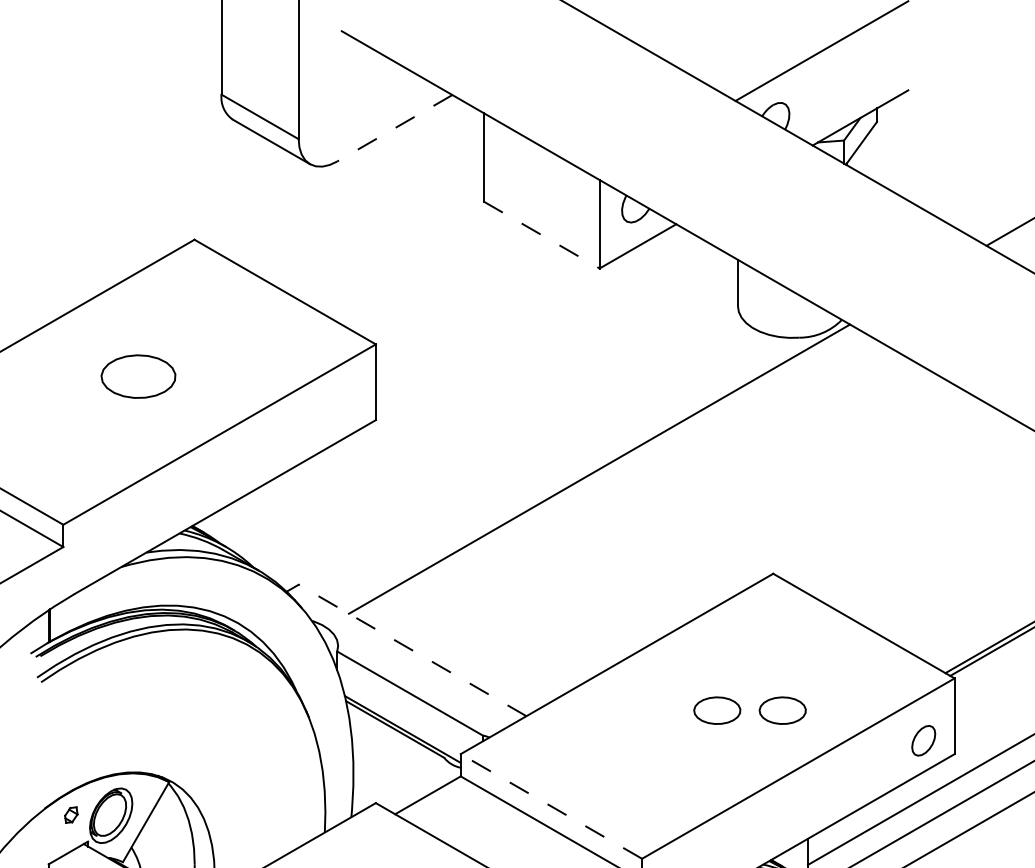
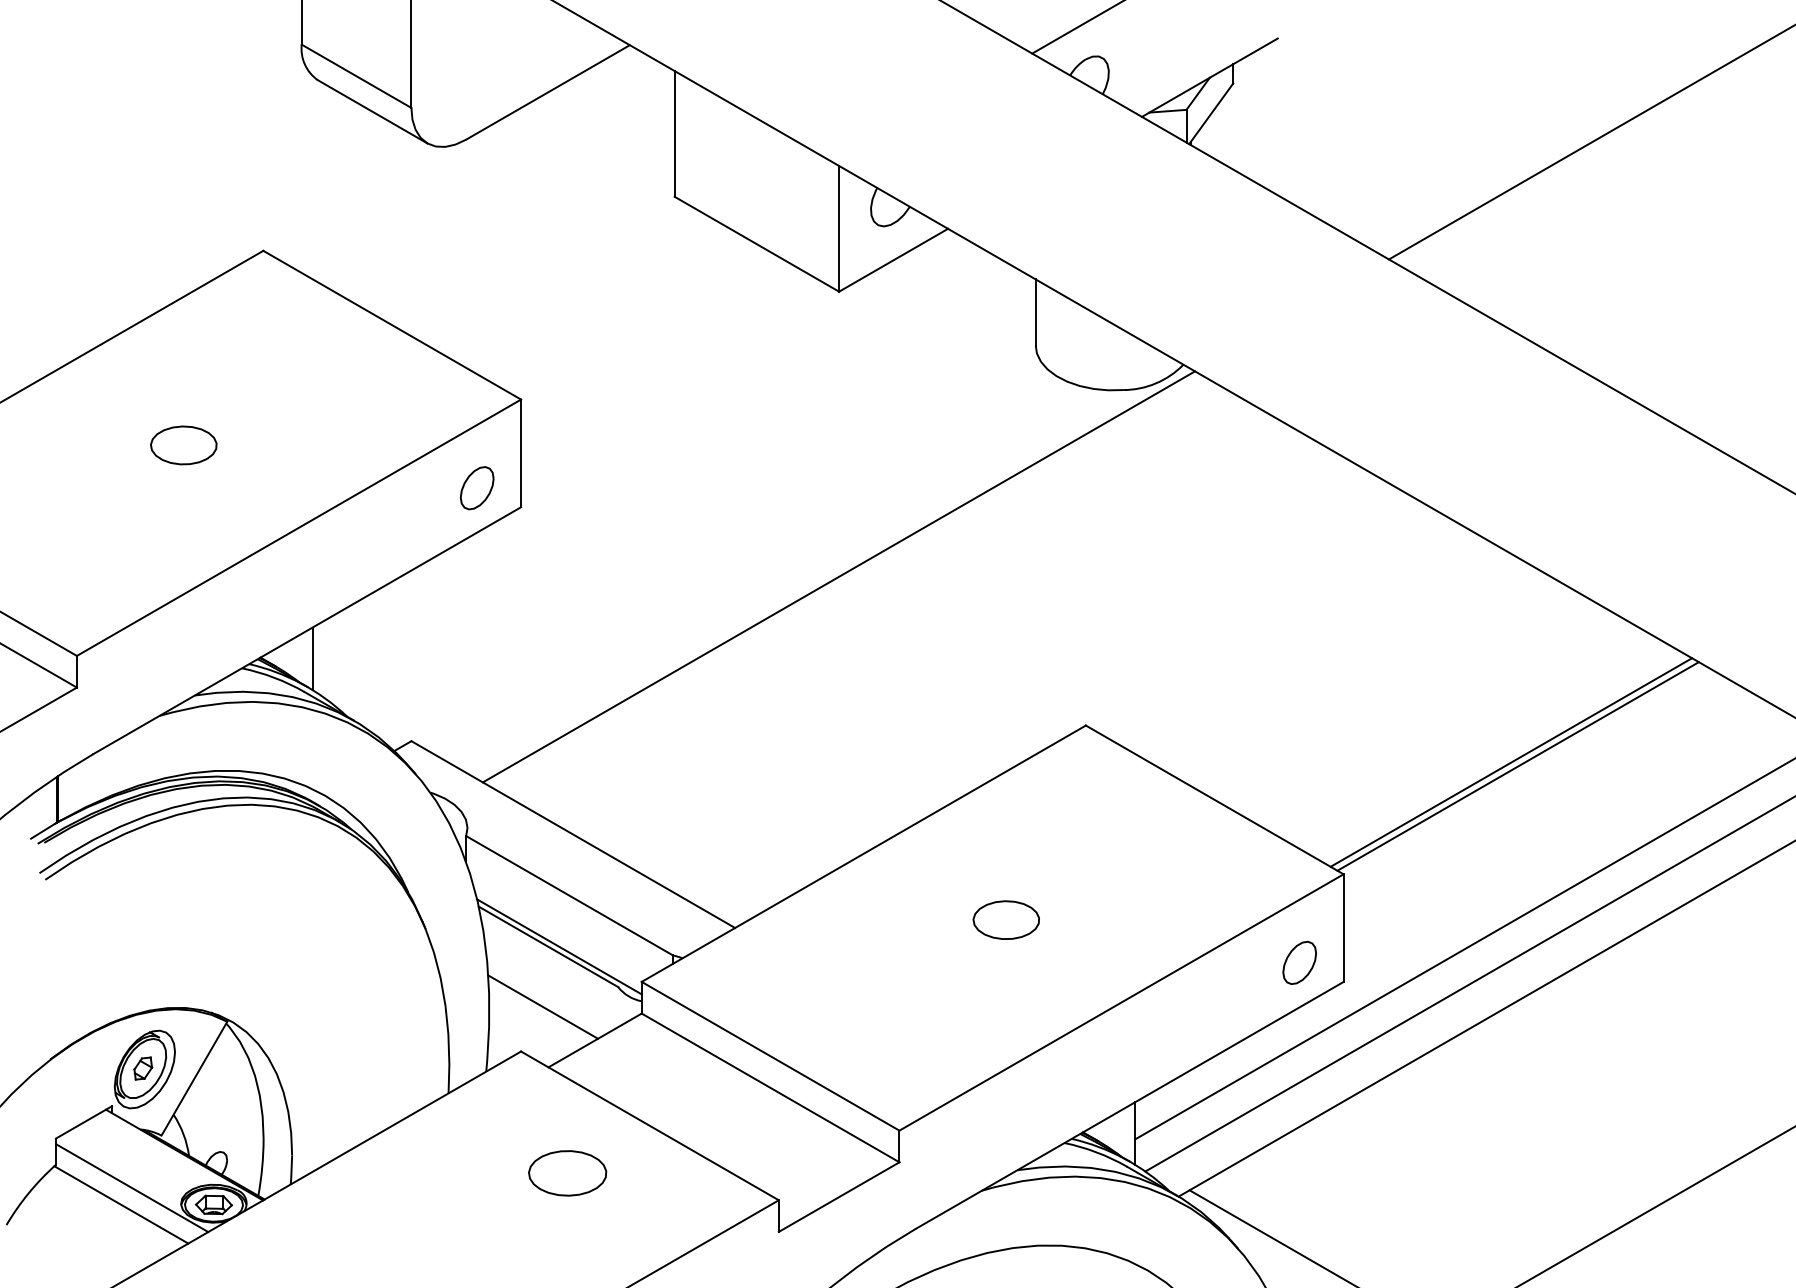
line: (394, 128) -> (547, 92), dashed -> solid
line: (541, 235) -> (756, 244), dashed -> solid
part: (138, 376) -> (183, 445), size x0.62
part: (344, 406) -> (476, 488), added
line: (229, 526) -> (312, 658), added
line: (412, 650) -> (573, 834), dashed -> solid
part: (782, 710) -> (1098, 919), removed
line: (391, 771) -> (543, 1006), added
line: (551, 806) -> (770, 1056), dashed -> solid
part: (71, 815) -> (143, 1068), moved

